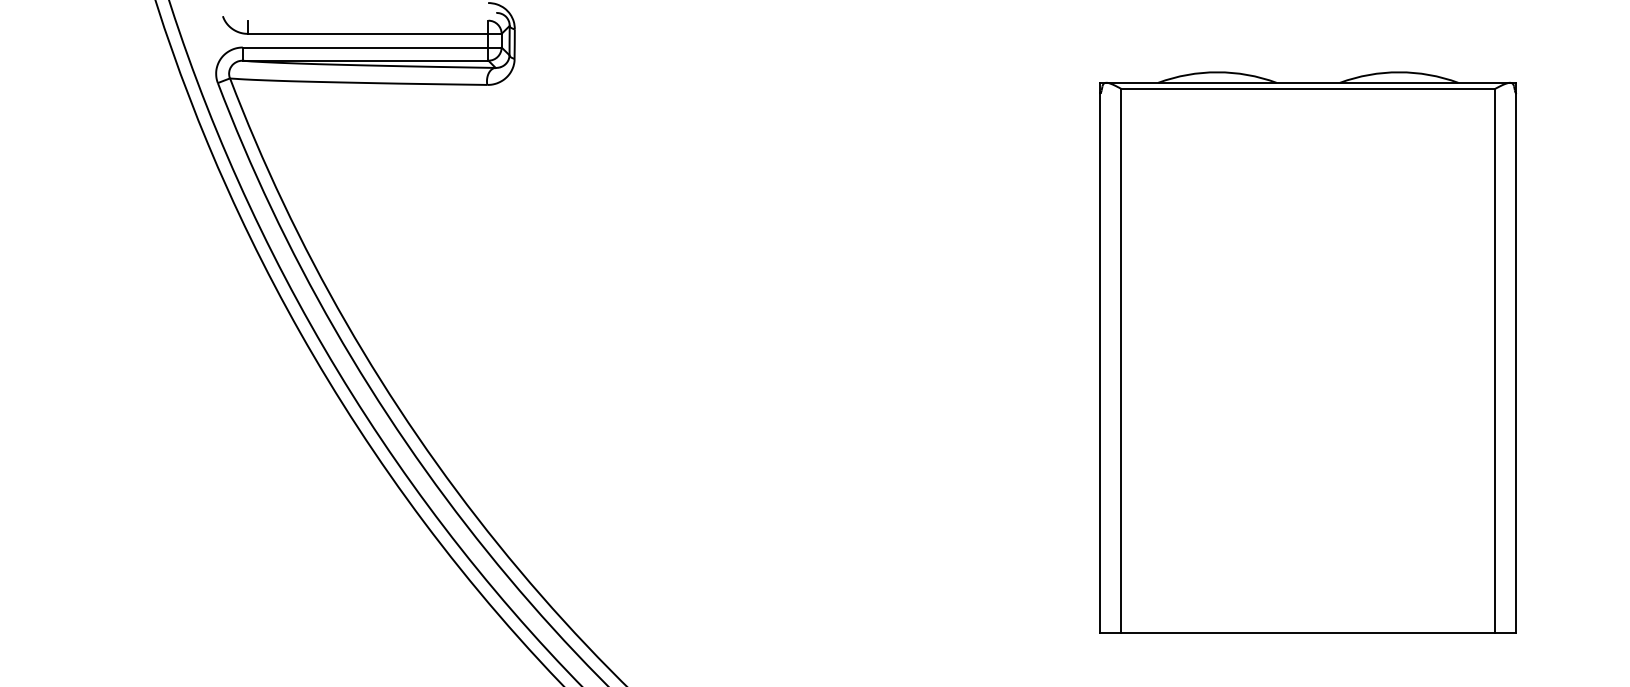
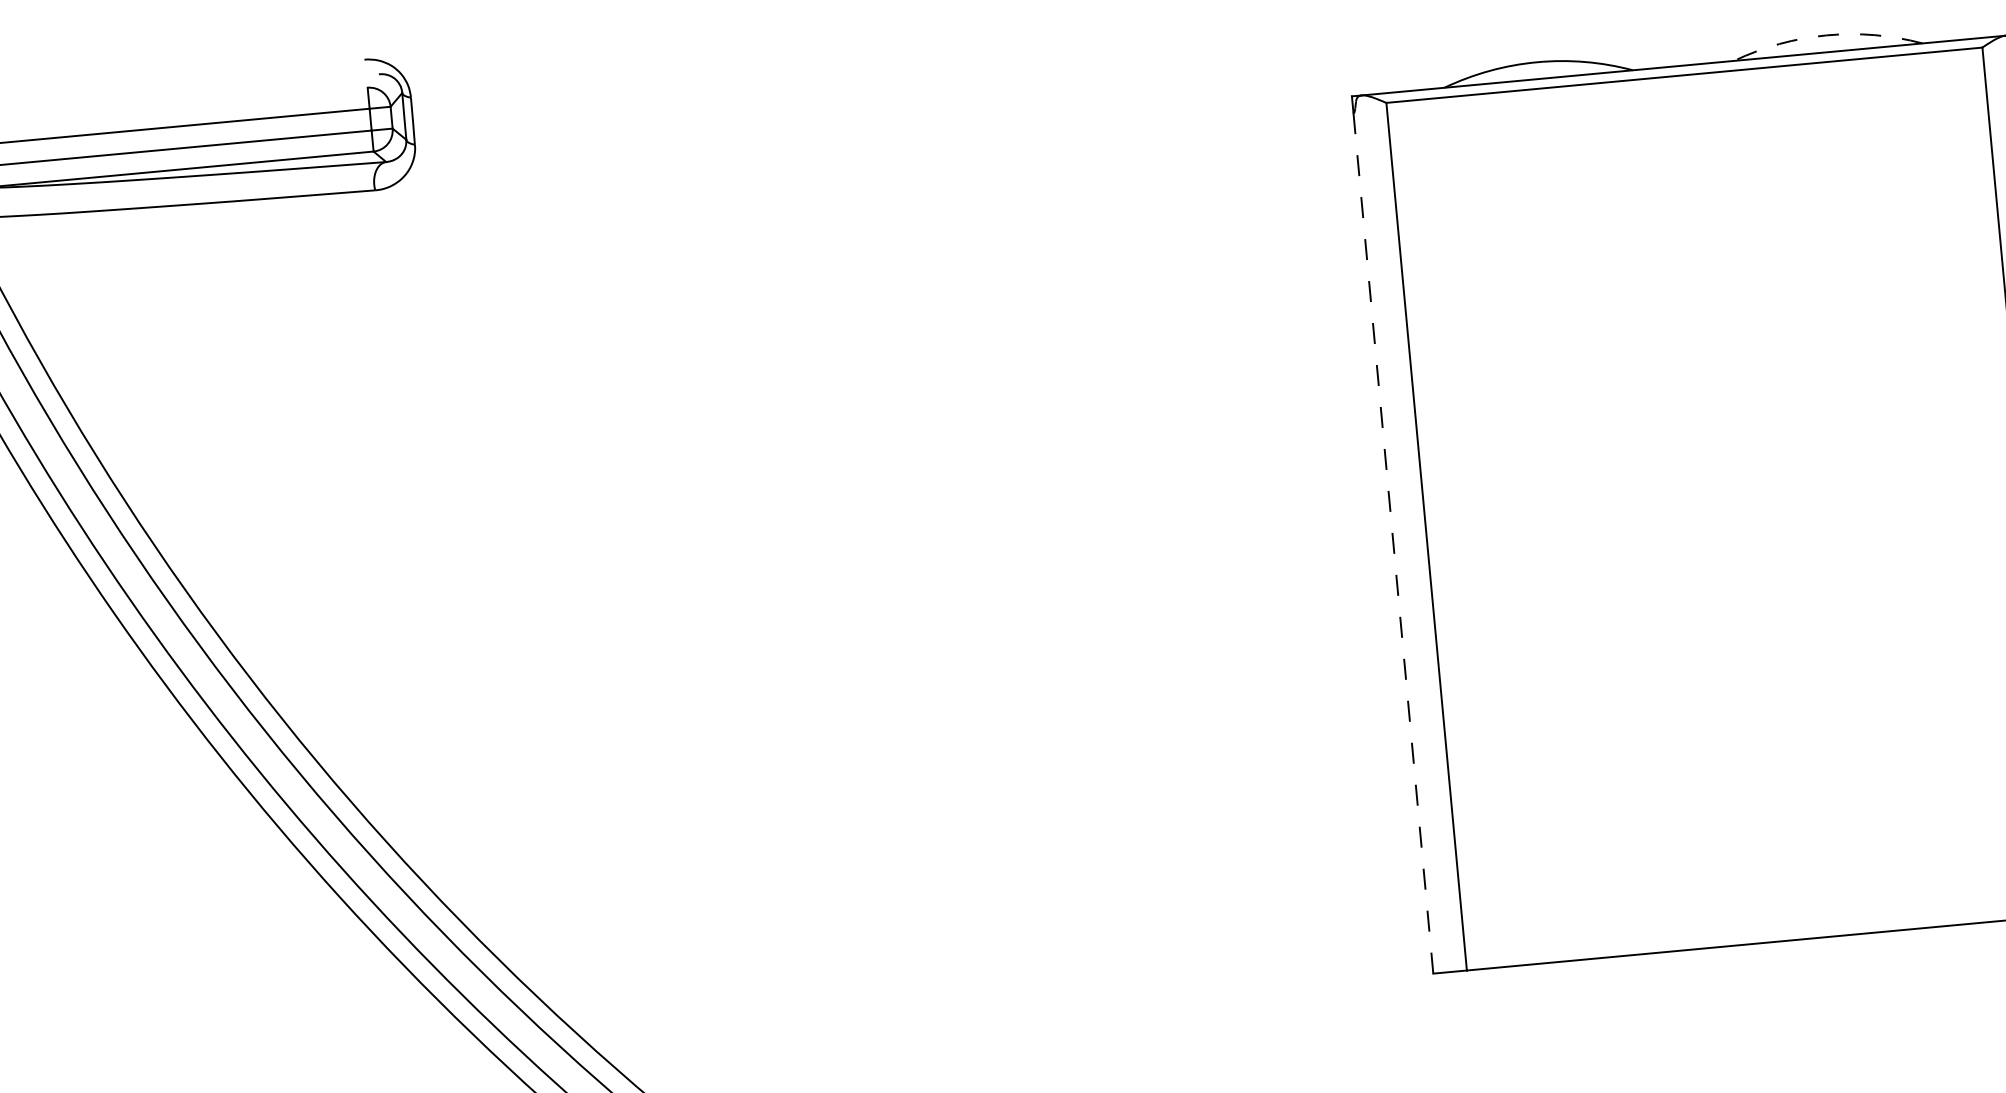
arc: (1399, 72) -> (1827, 35), solid -> dashed
line: (1100, 362) -> (1393, 542), solid -> dashed

